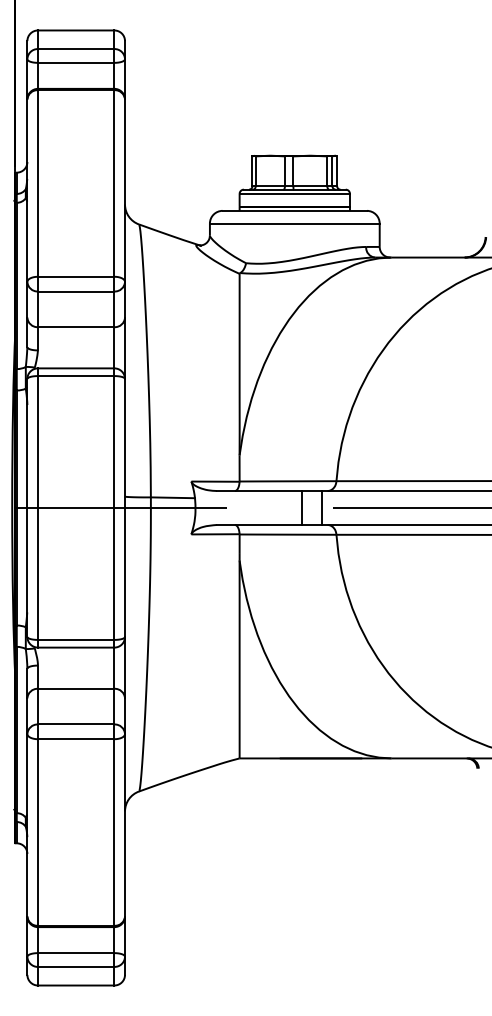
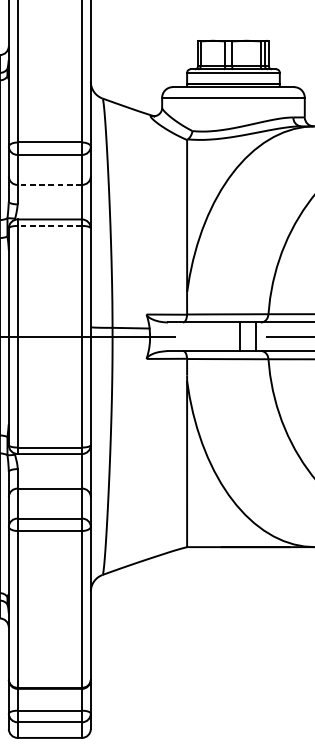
line: (75, 327) -> (49, 185), solid -> dashed
line: (75, 376) -> (49, 226), solid -> dashed

